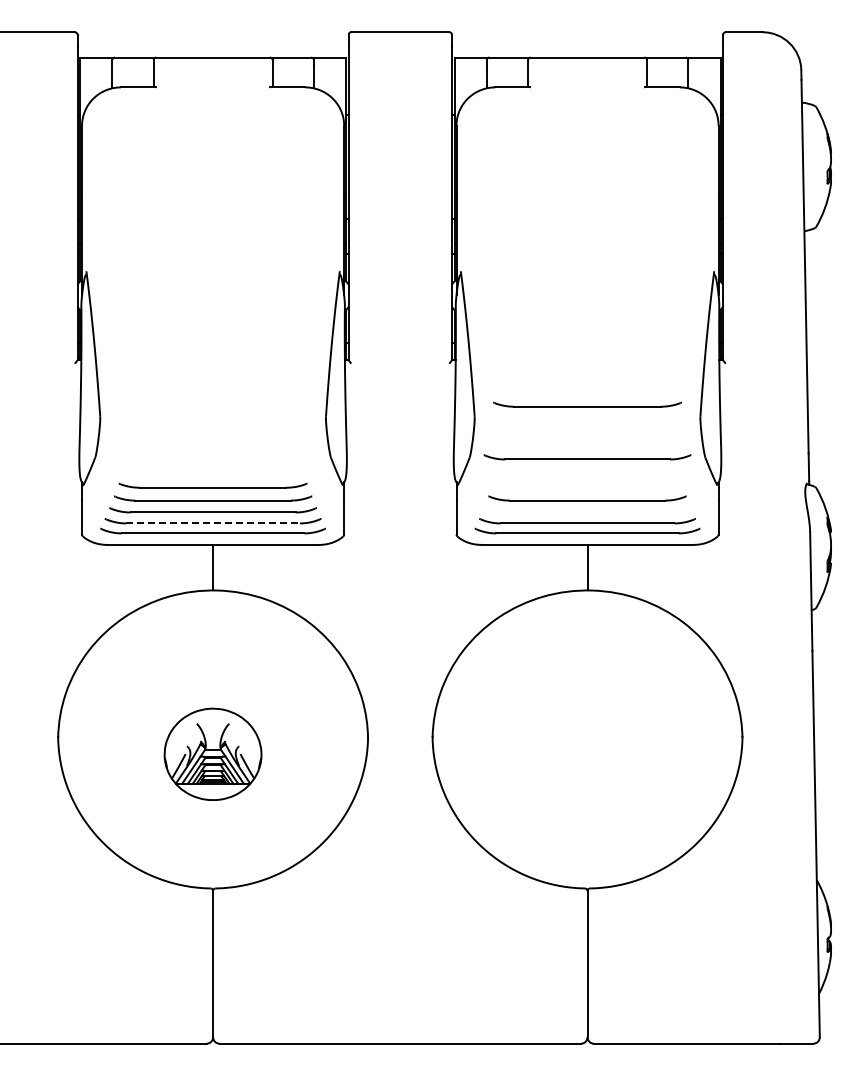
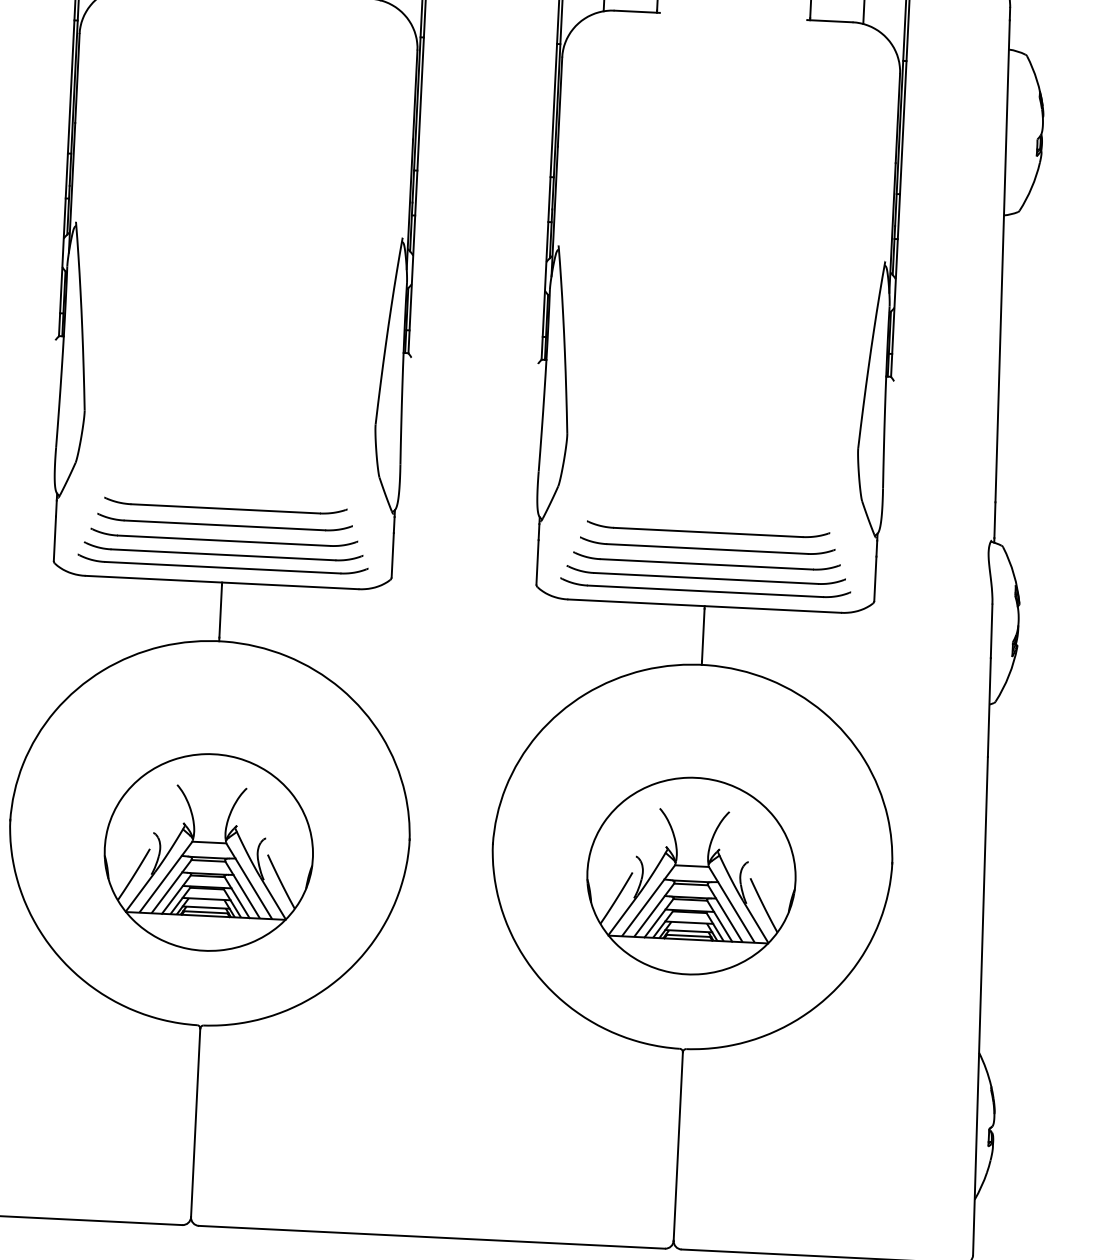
part: (587, 404) -> (708, 529), moved
part: (587, 457) -> (706, 561), moved
line: (213, 523) -> (223, 554), dashed -> solid
part: (212, 754) -> (208, 852), size x1.67
part: (587, 754) -> (691, 876), added

